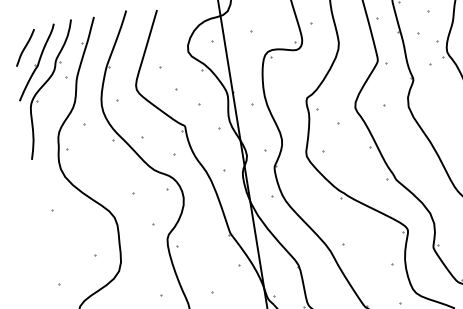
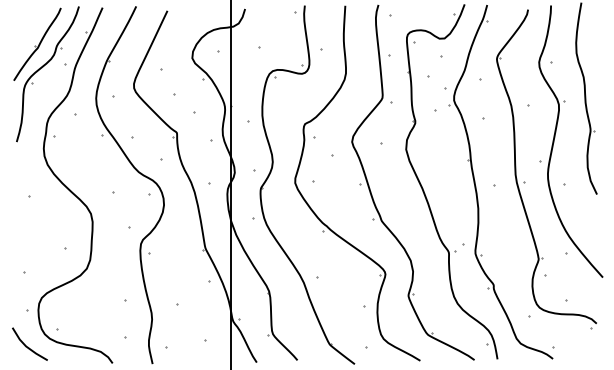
curve: (24, 47) -> (27, 27), removed

